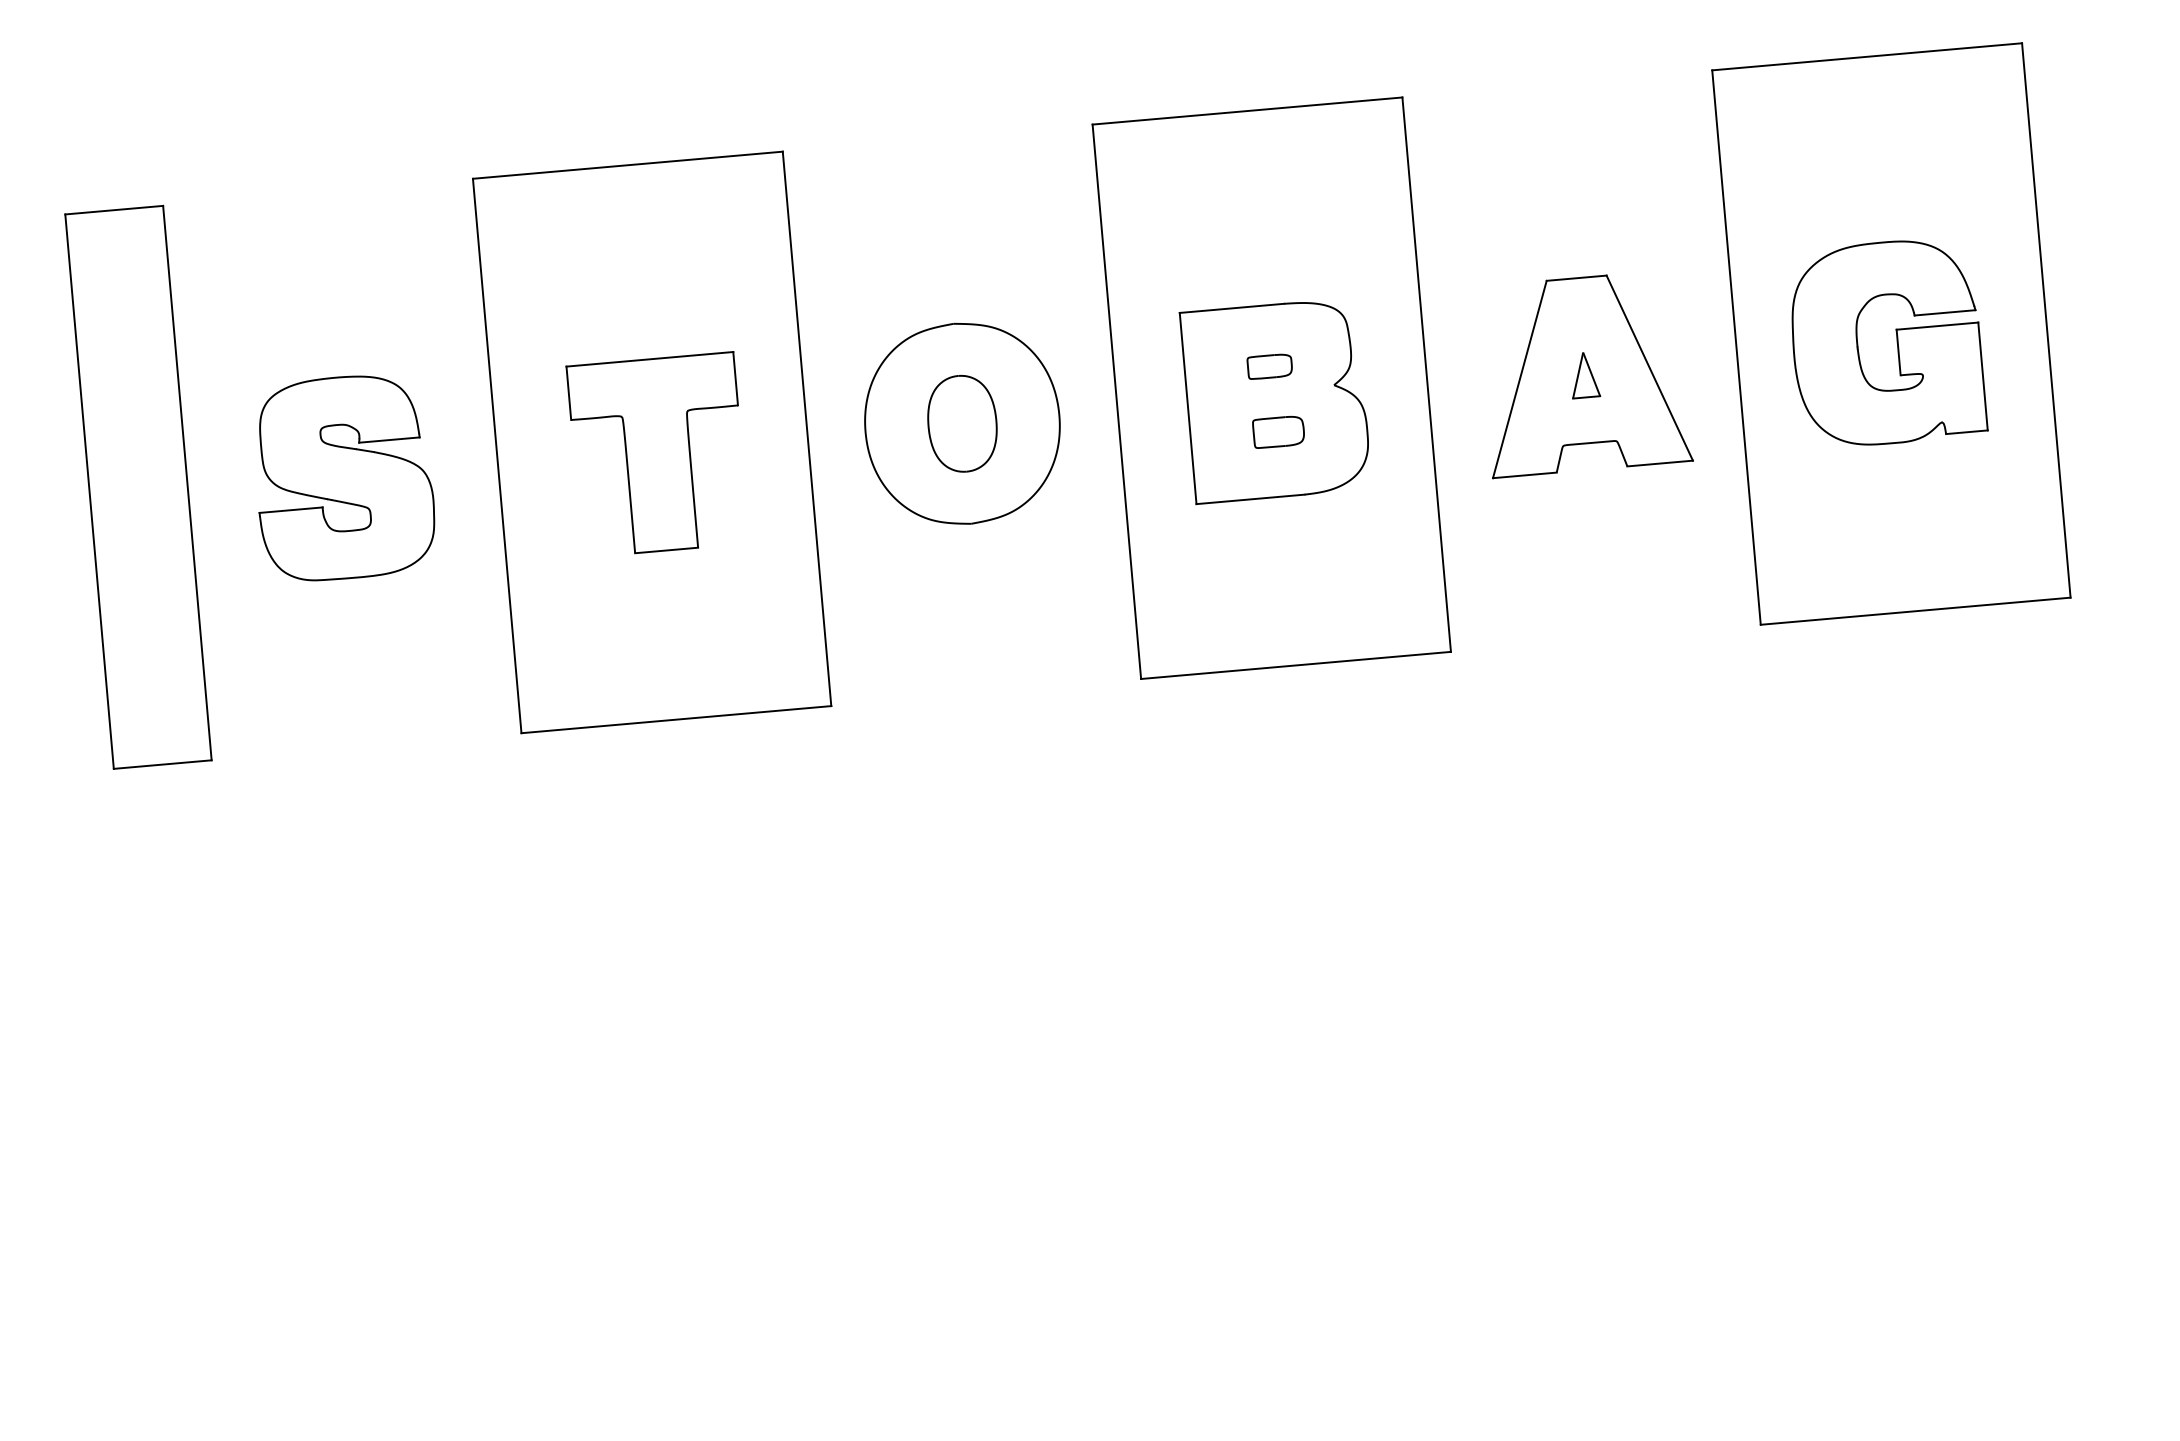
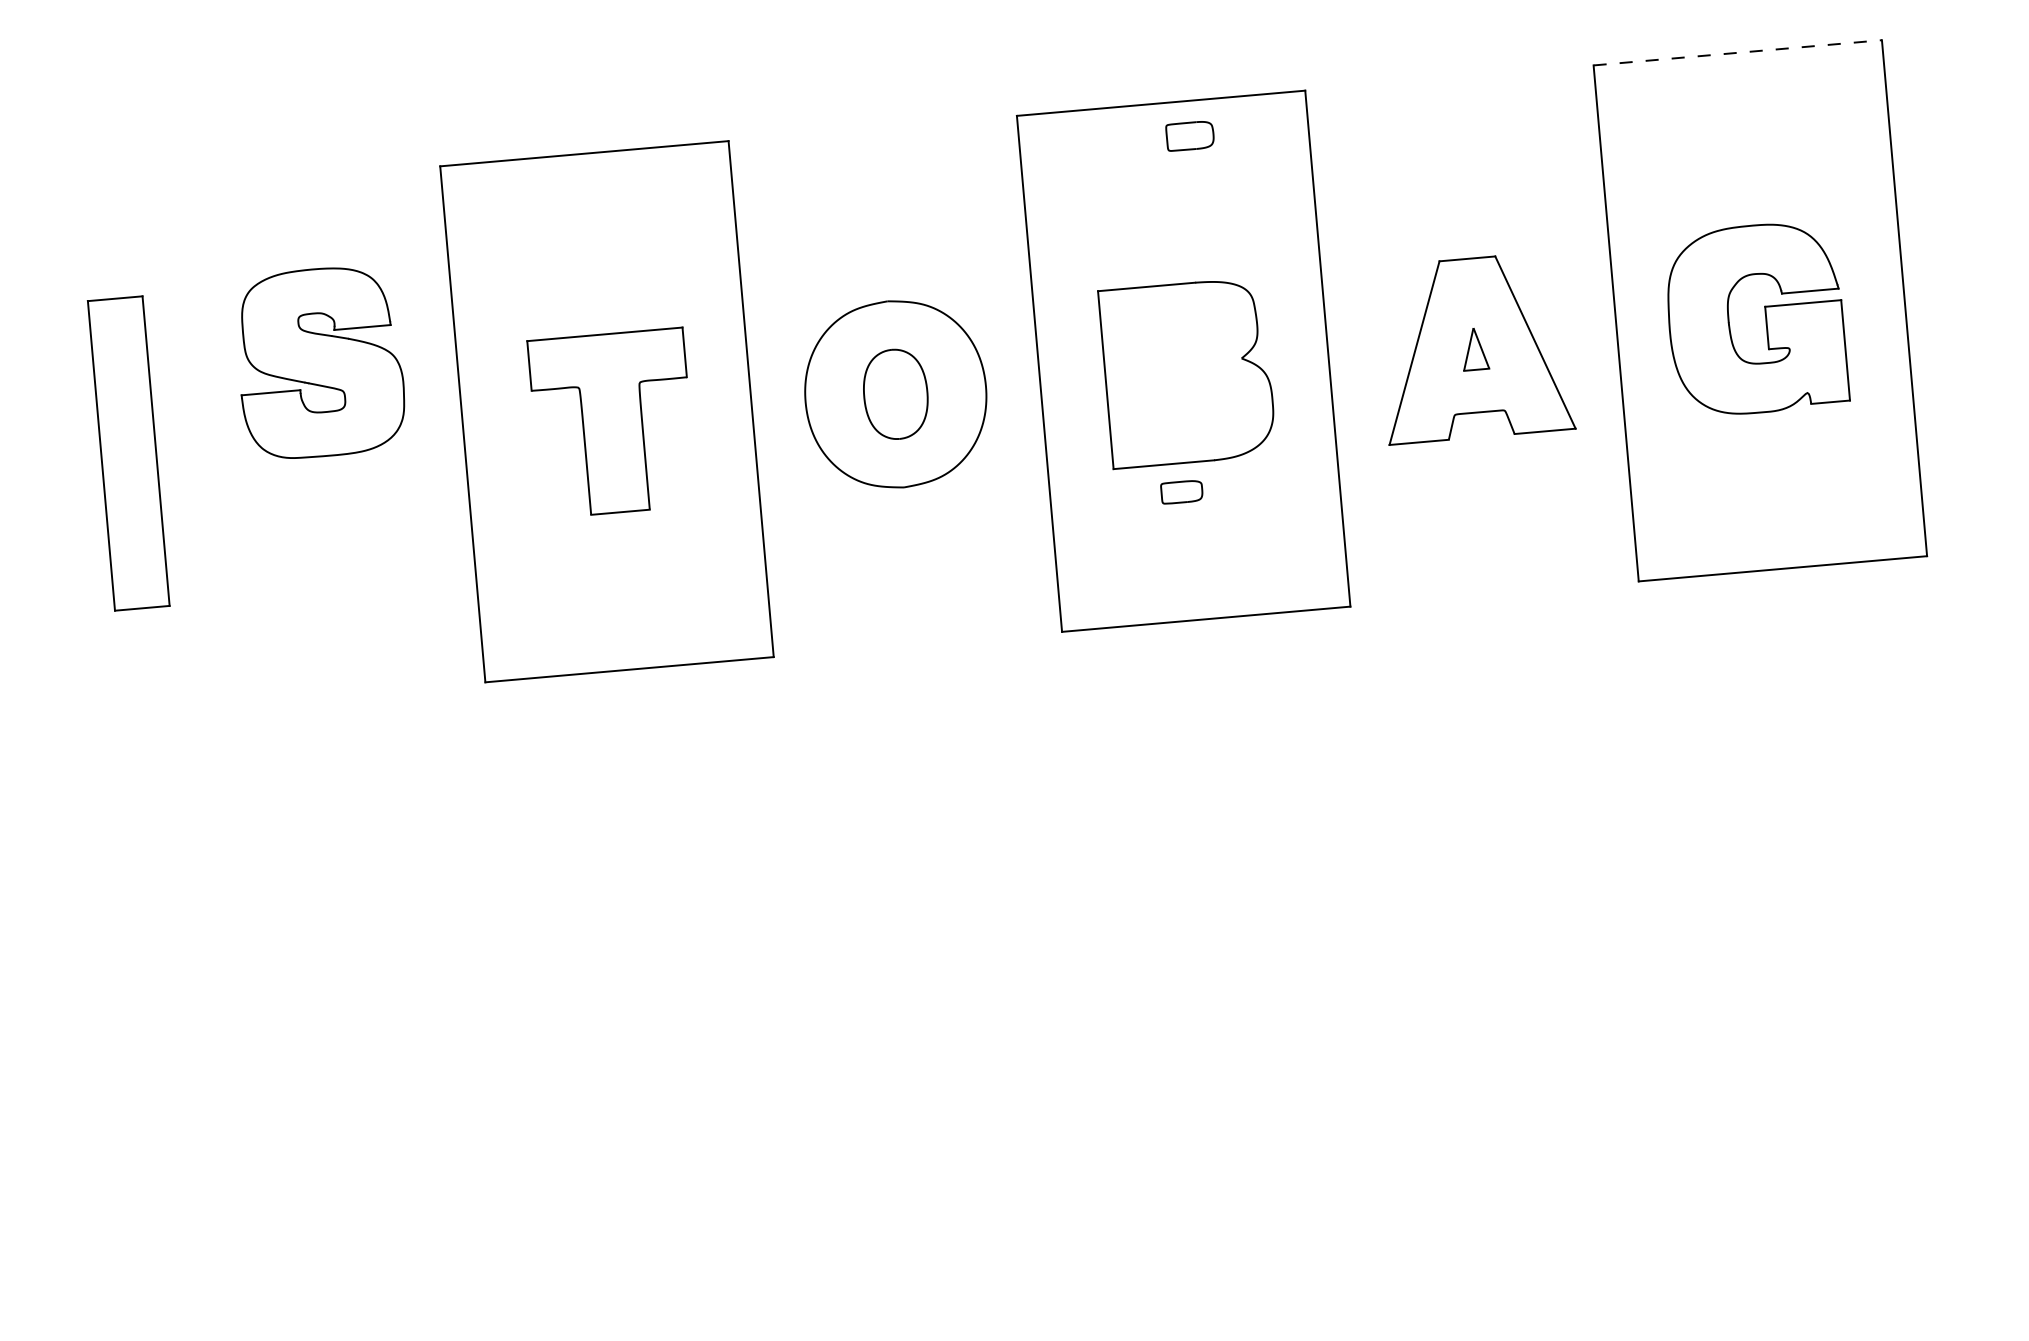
line: (1866, 56) -> (1737, 52), solid -> dashed
part: (1269, 366) -> (1181, 492), moved
part: (1278, 432) -> (1189, 136), moved
part: (346, 477) -> (322, 362), moved
part: (137, 487) -> (128, 453), size x0.6

